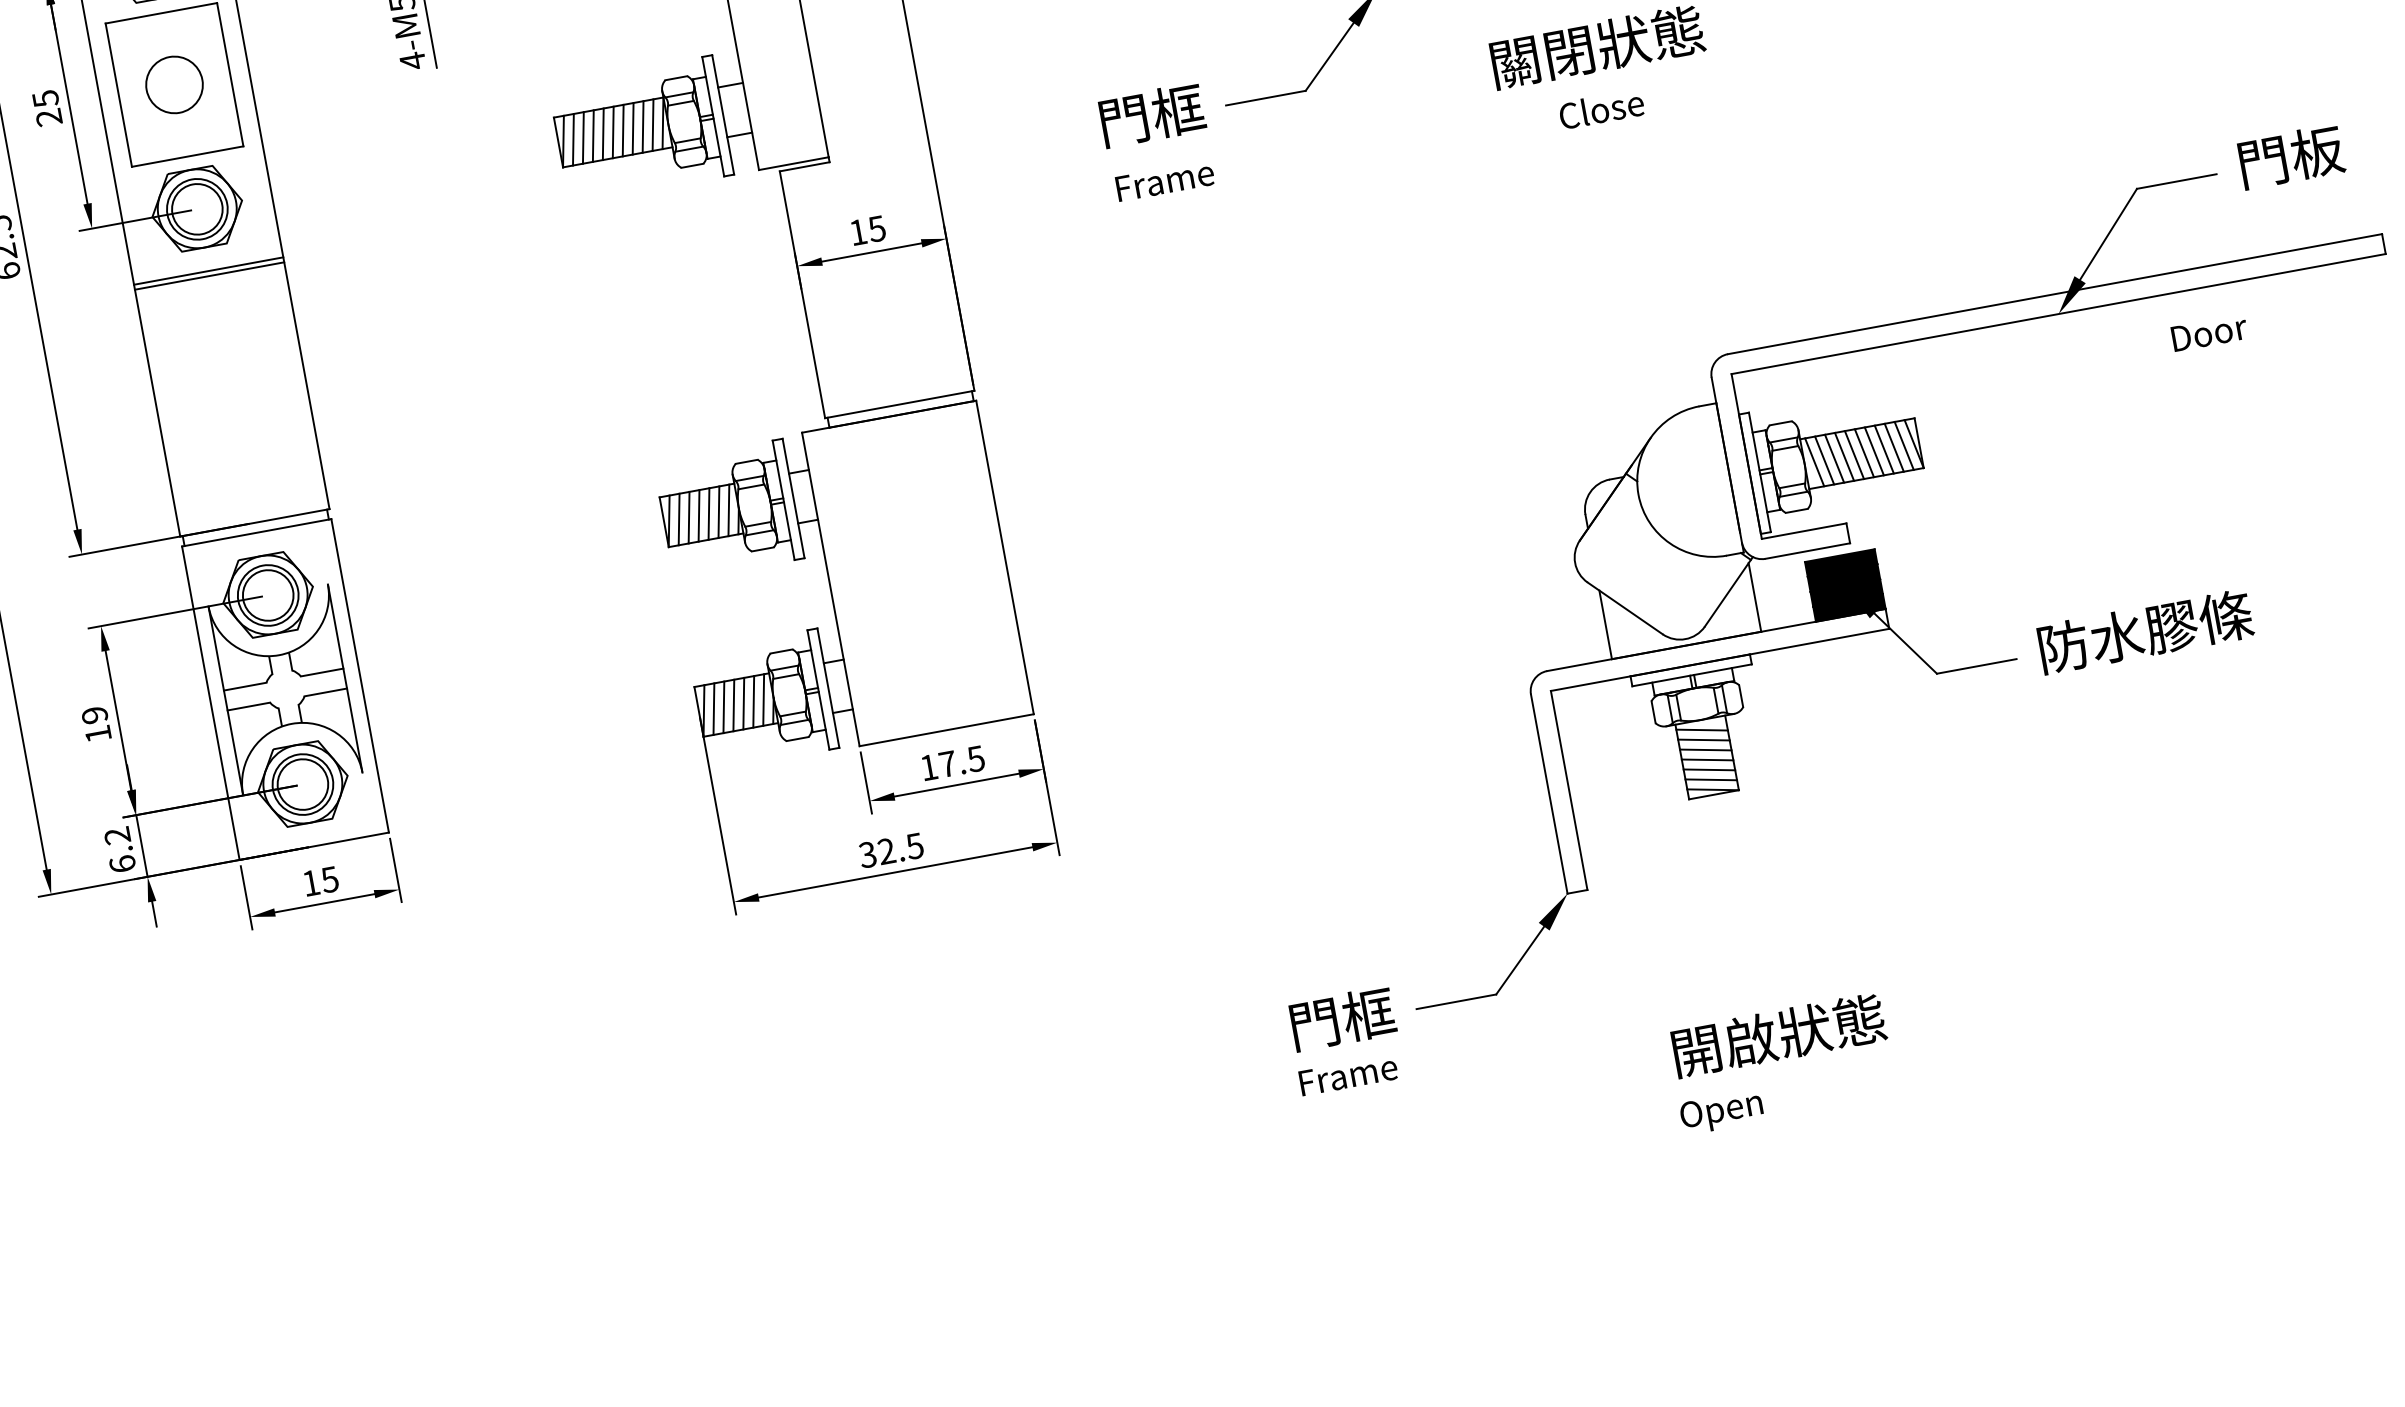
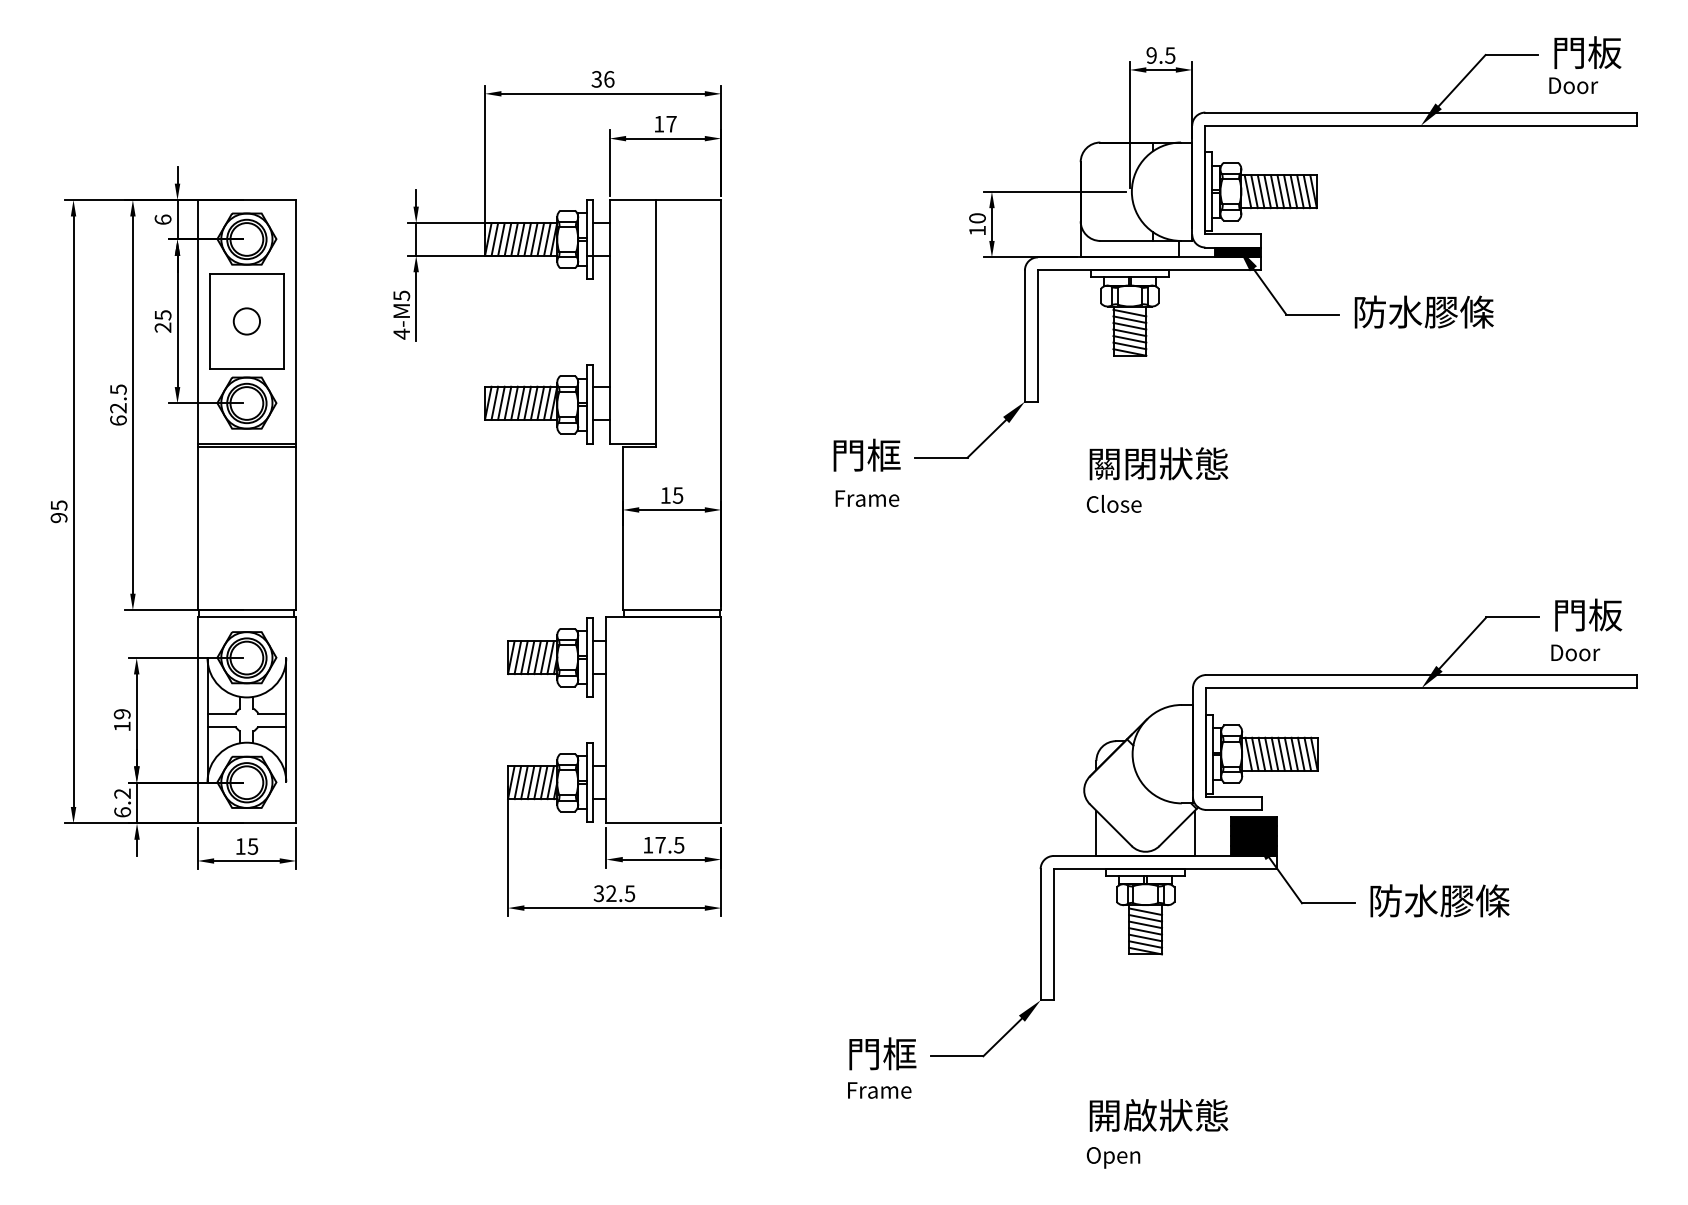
circle: (173, 85) -> (246, 321), size x0.71
text: (1600, 108) -> (1113, 503), moved
text: (2209, 332) -> (1575, 652), moved

